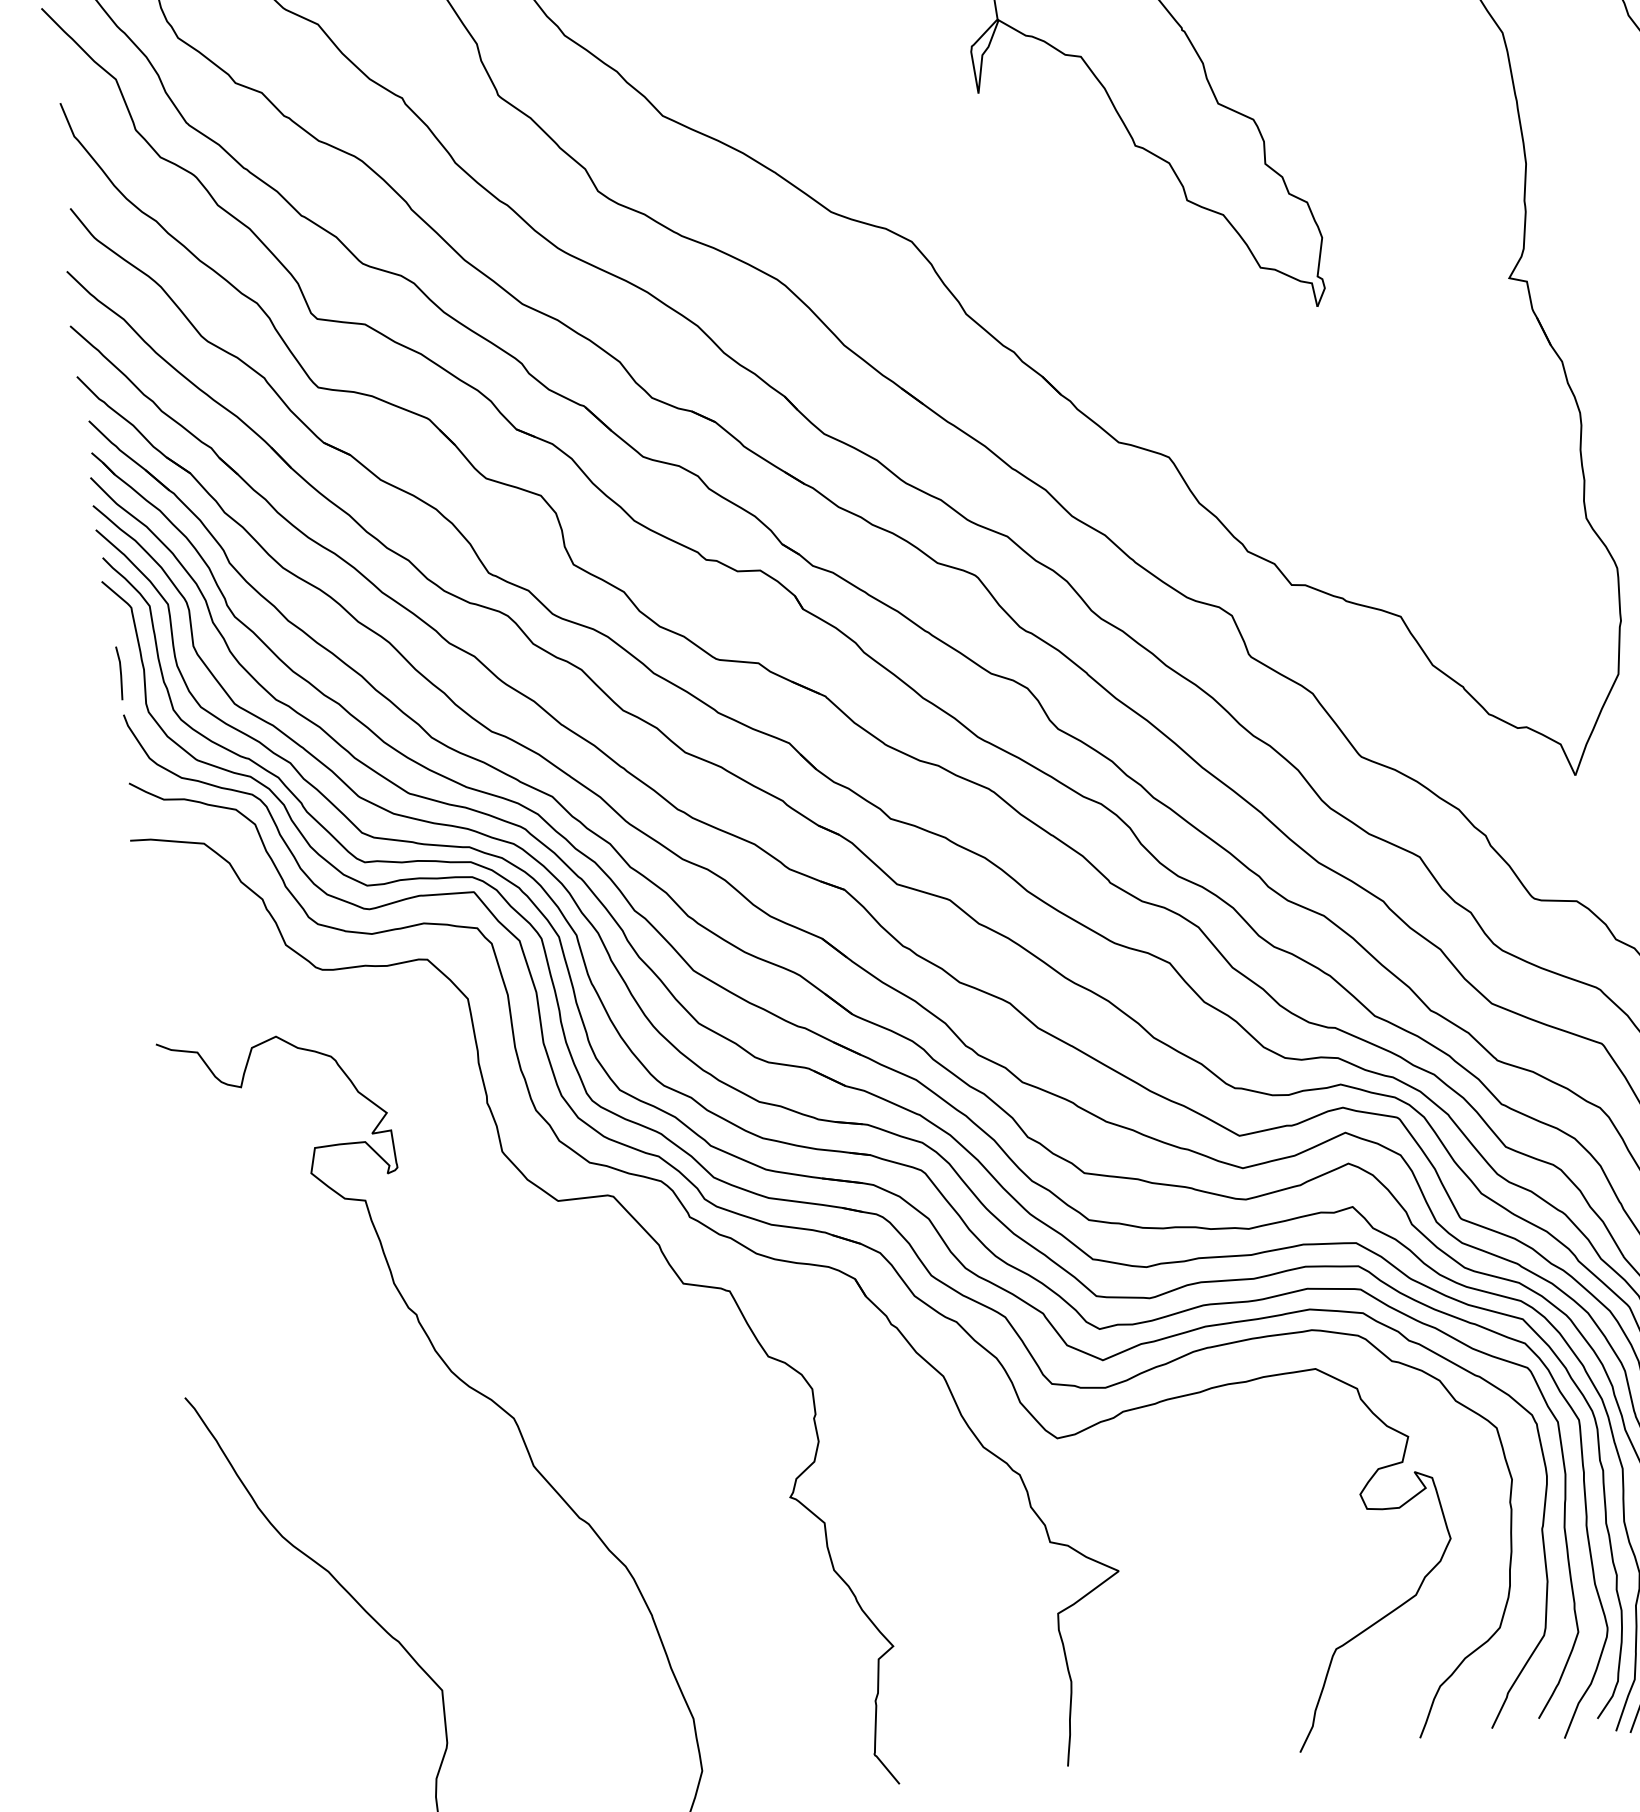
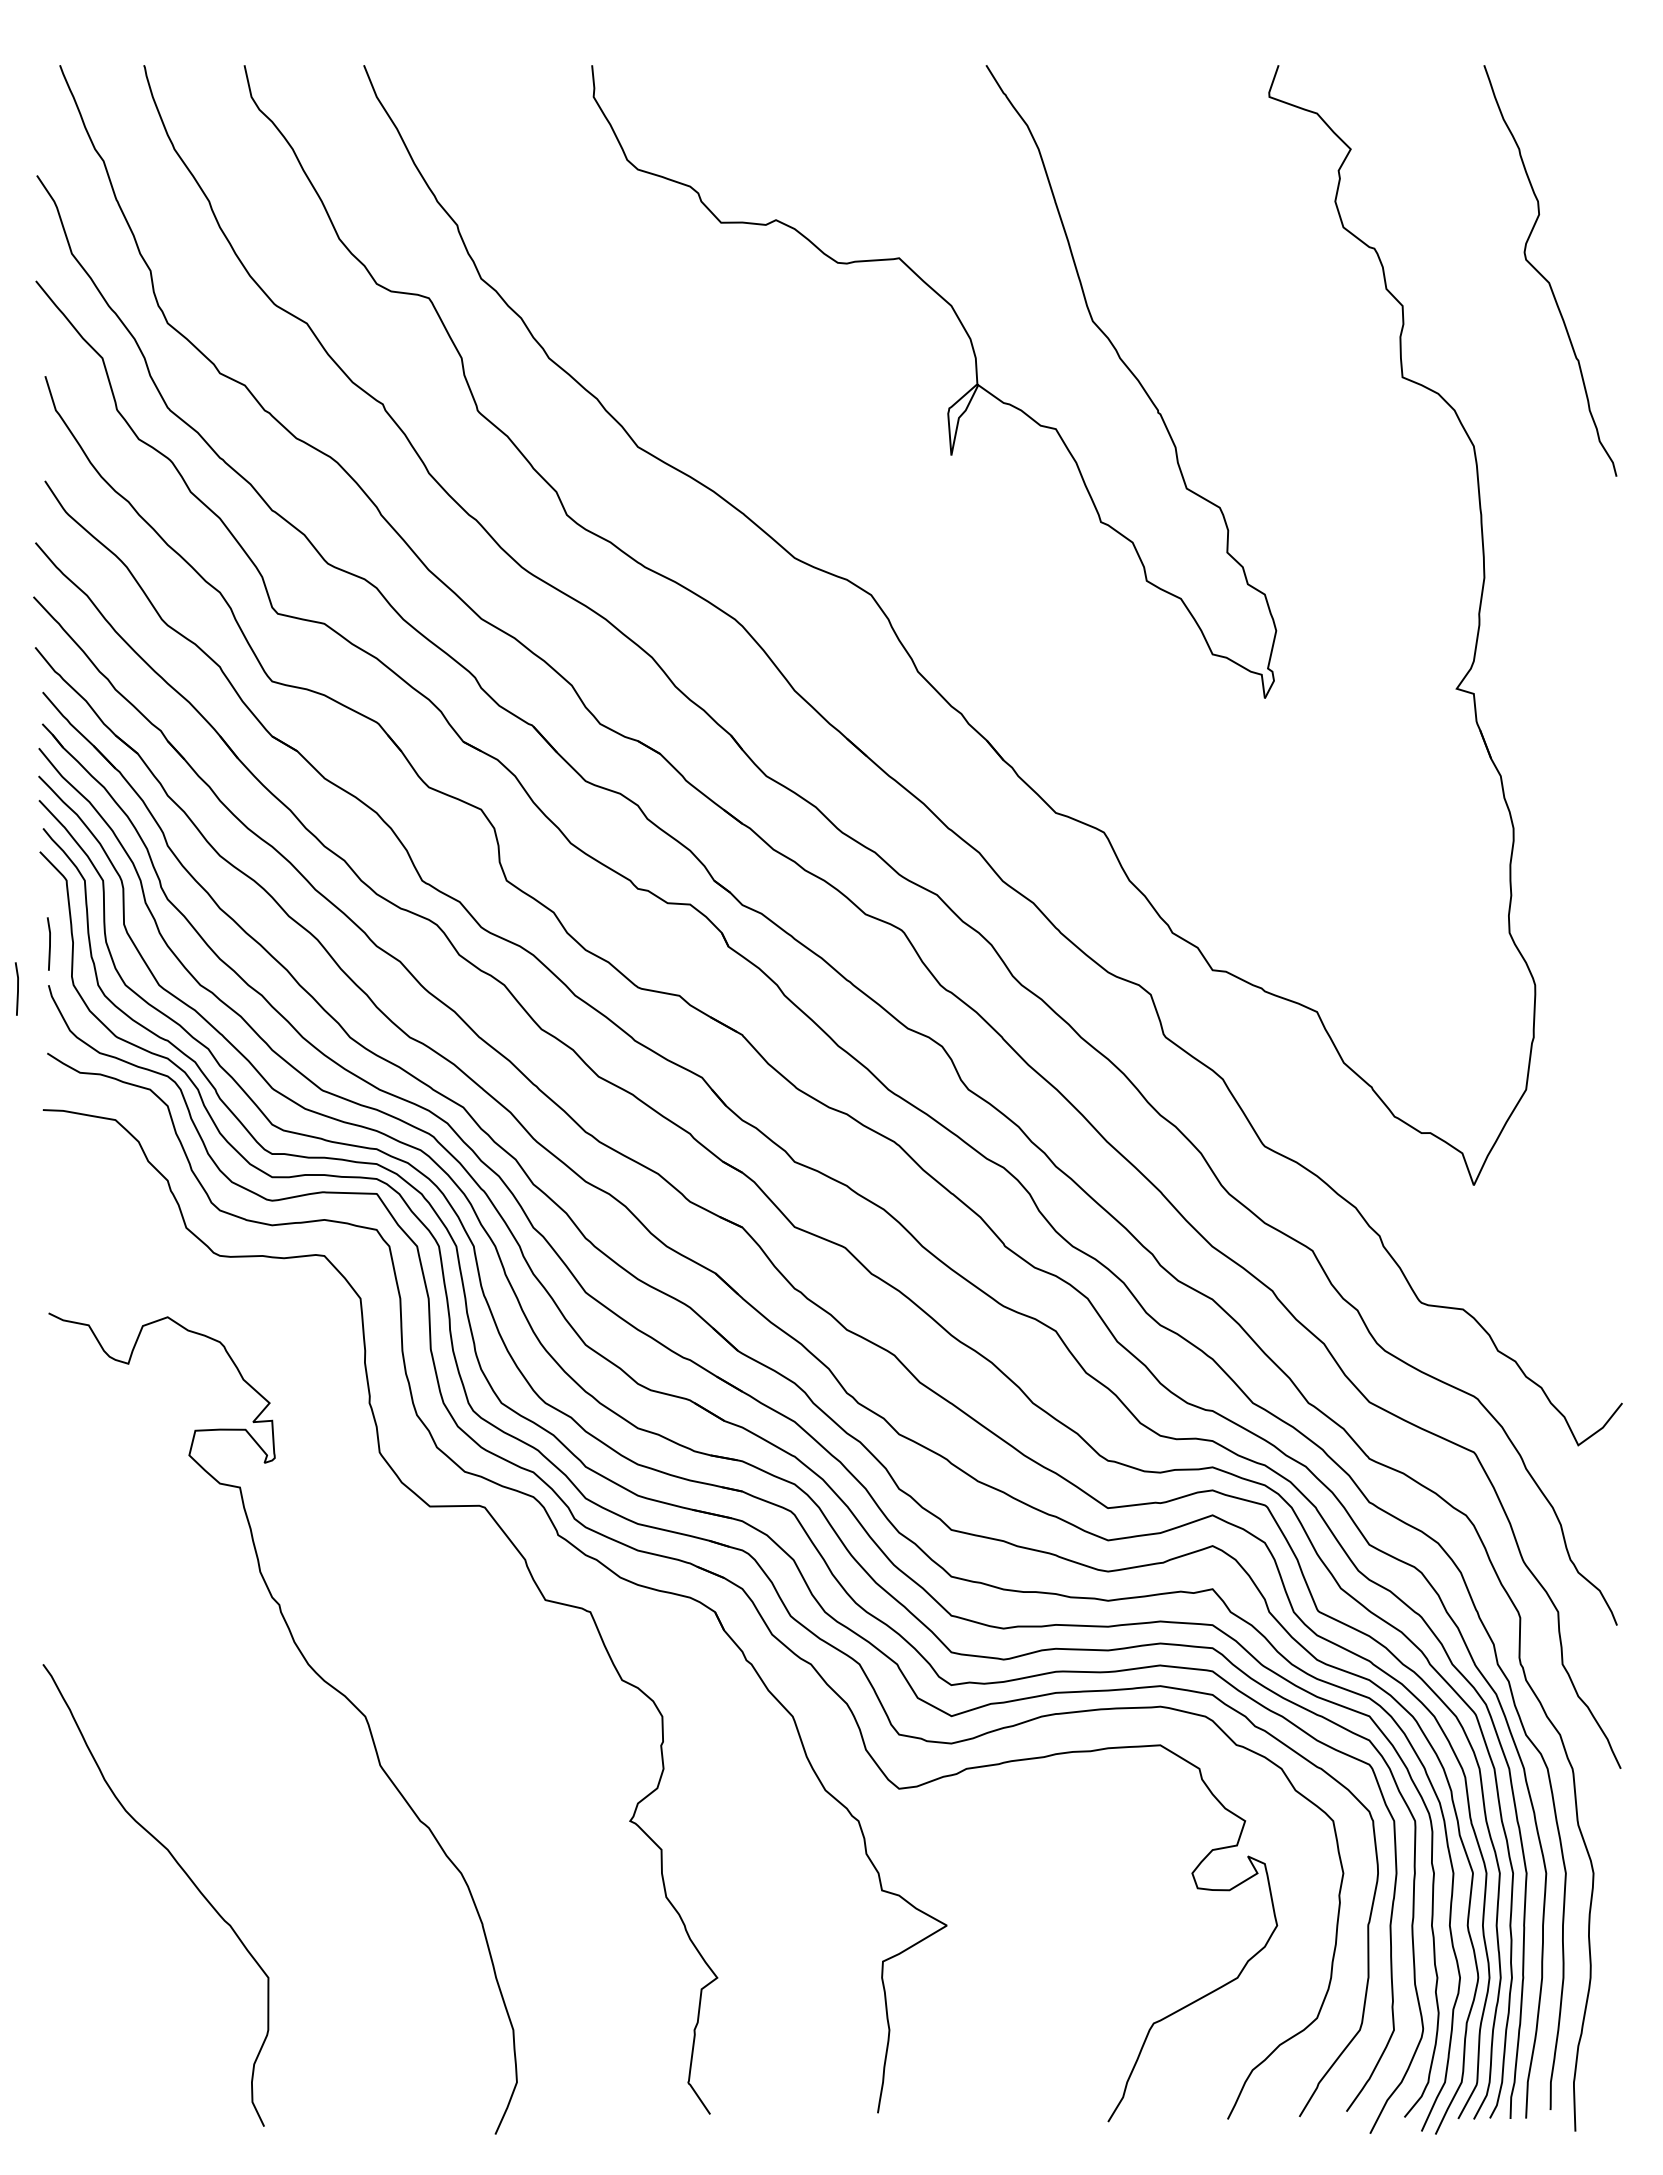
line: (92, 721) -> (17, 988), added

